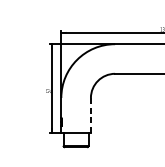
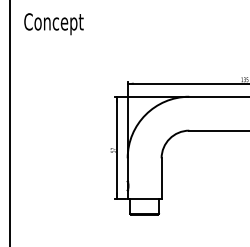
line: (90, 114) -> (161, 177), dashed -> solid

